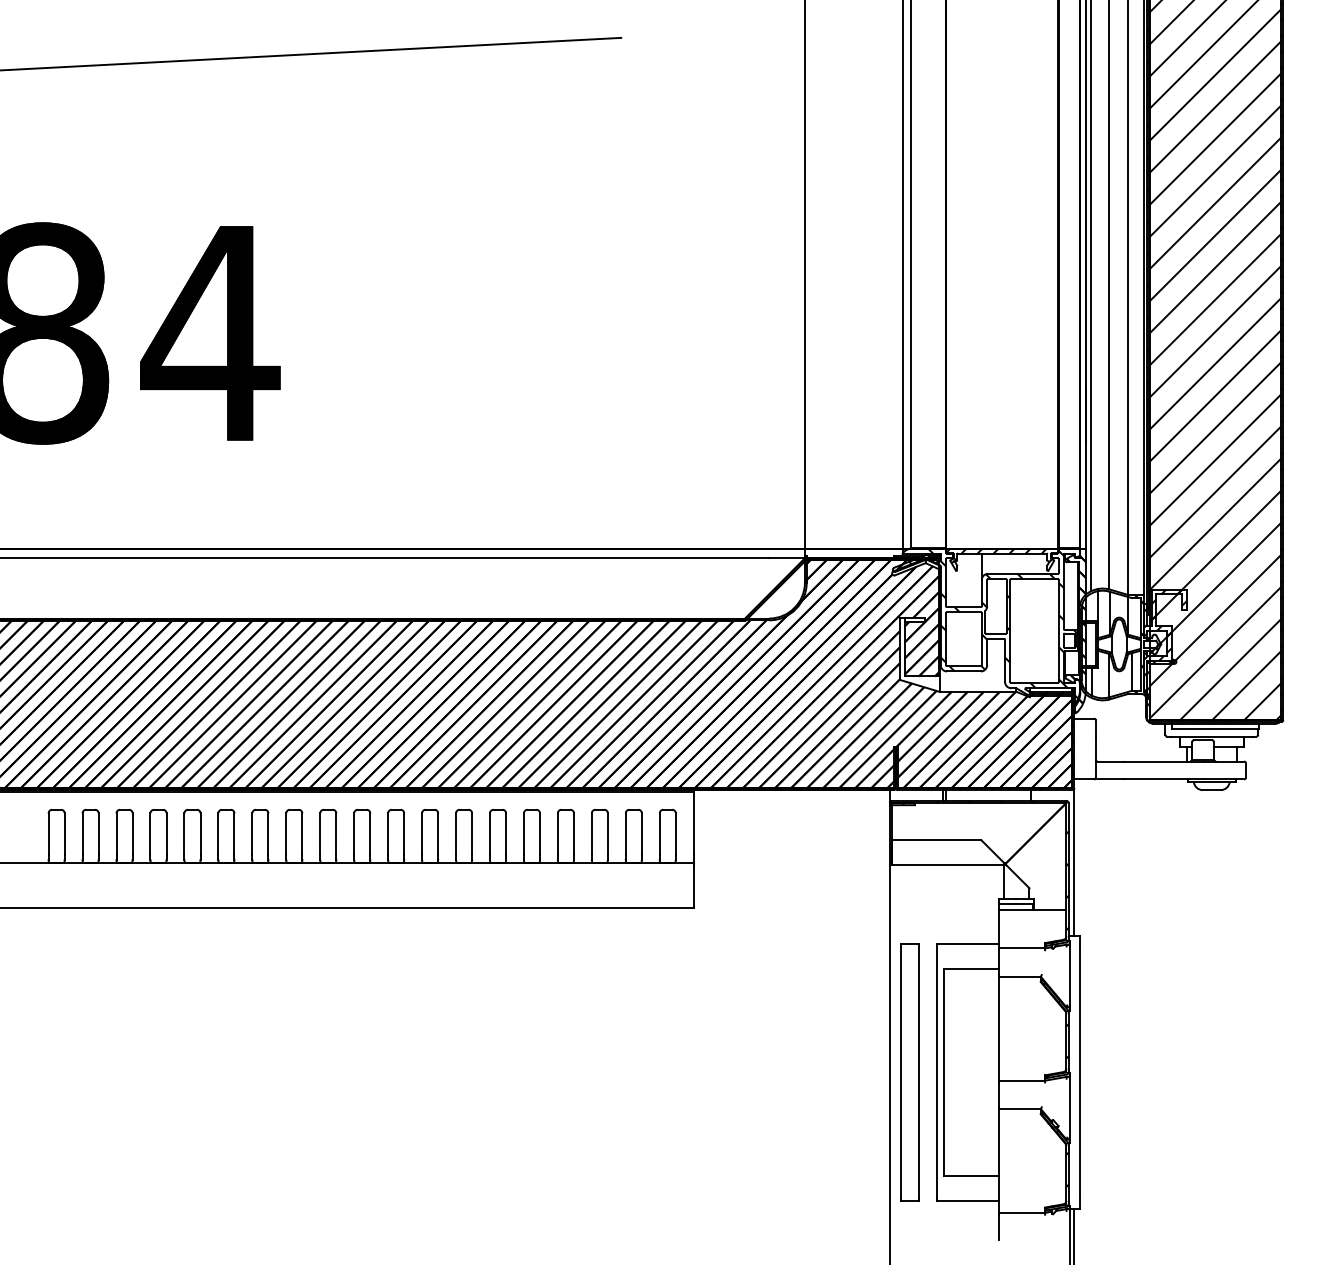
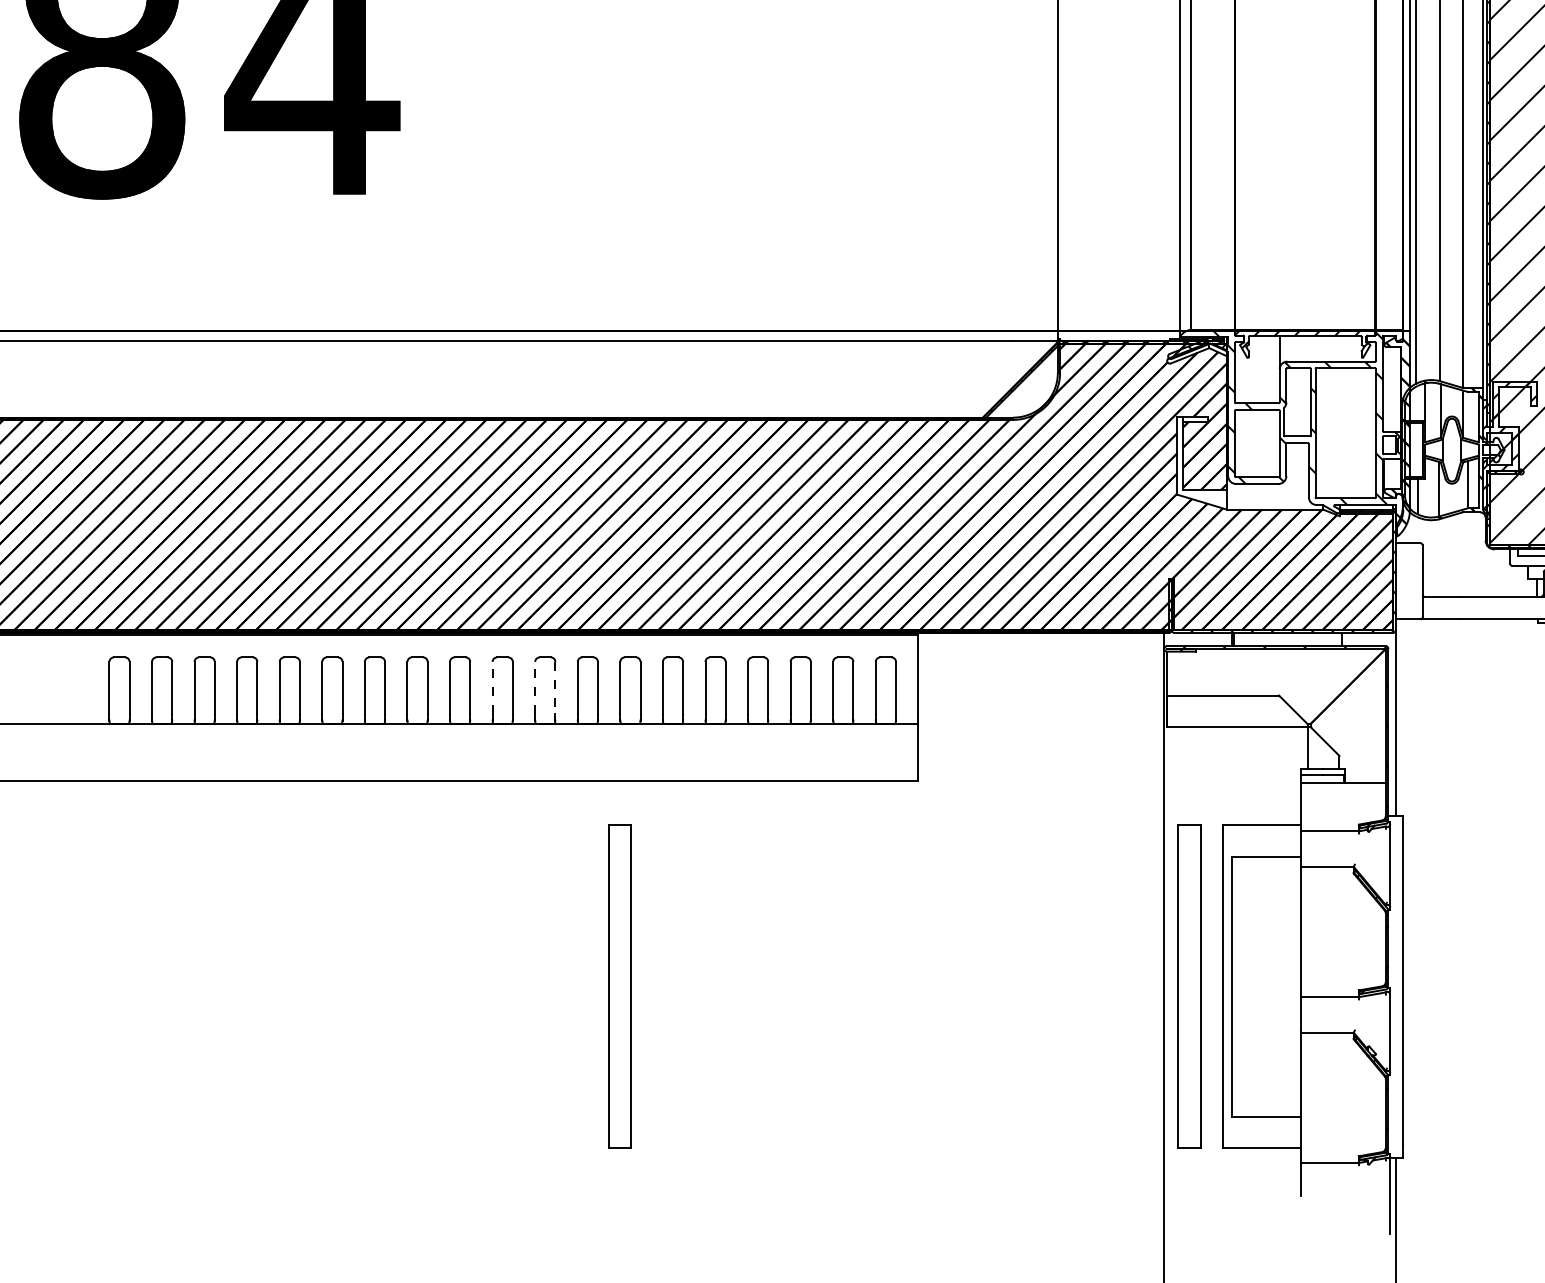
line: (354, 834) -> (493, 688), solid -> dashed
line: (388, 834) -> (535, 688), solid -> dashed
line: (404, 834) -> (555, 688), solid -> dashed
part: (455, 1072) -> (619, 986), added

